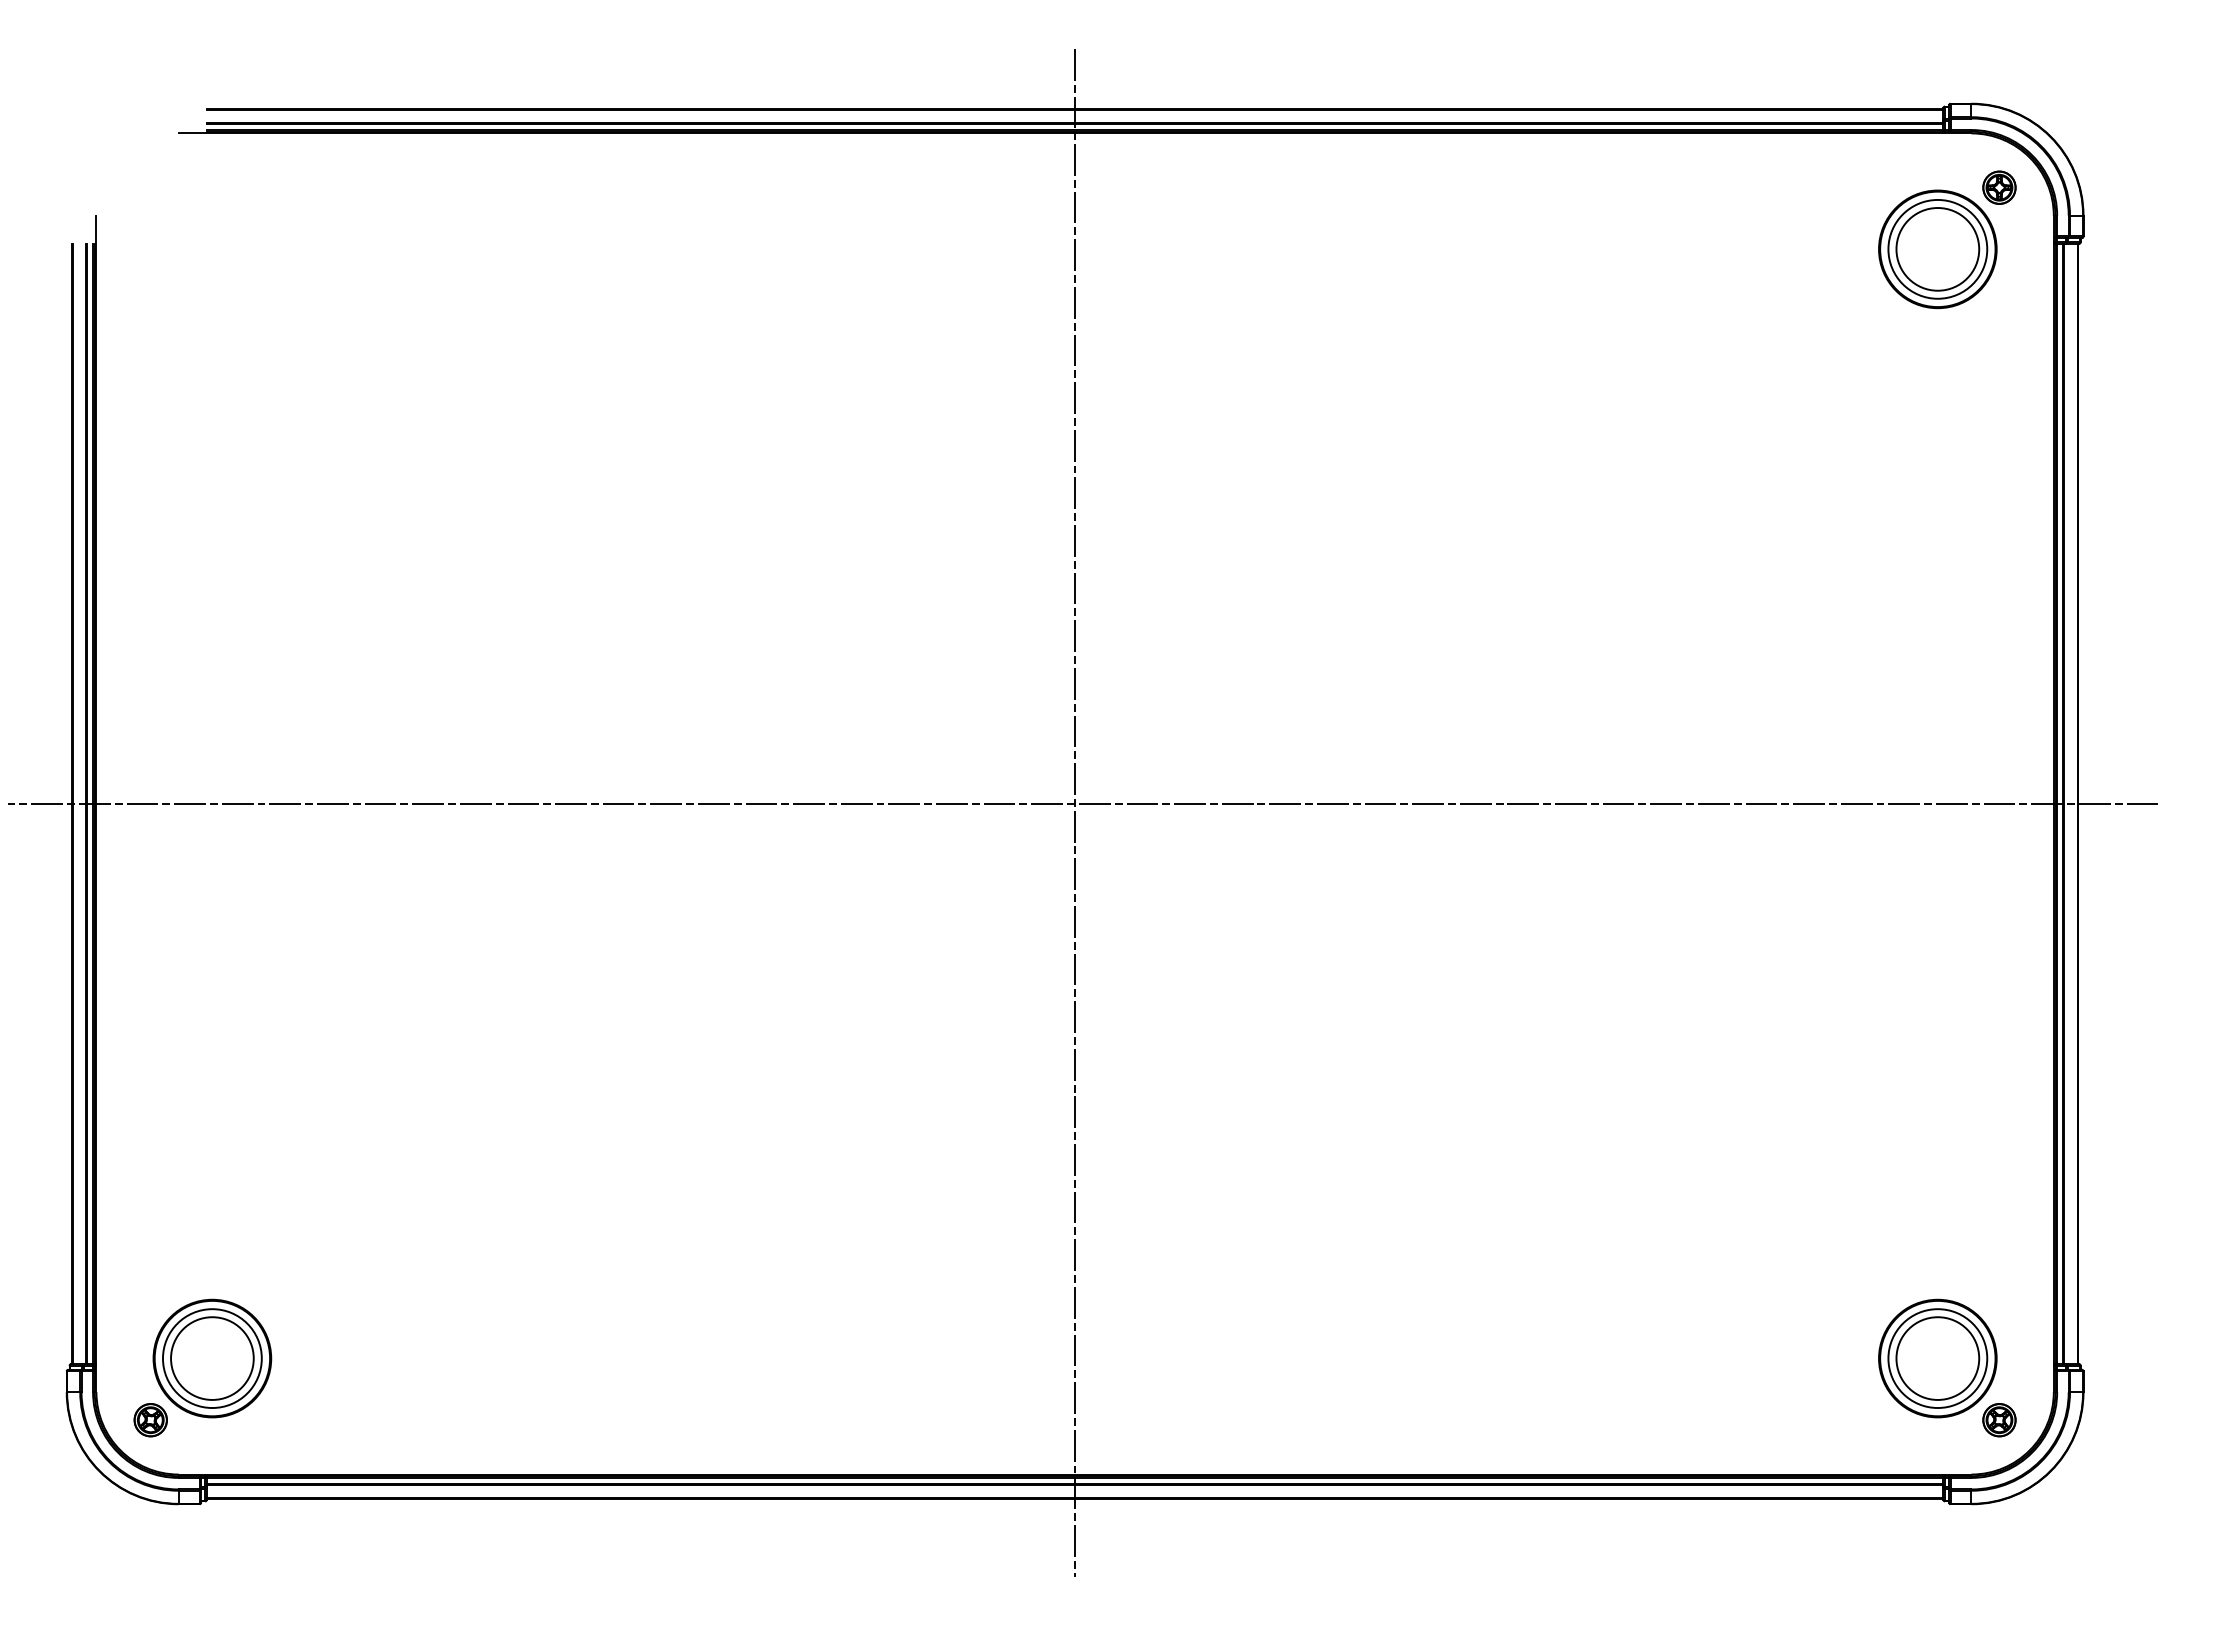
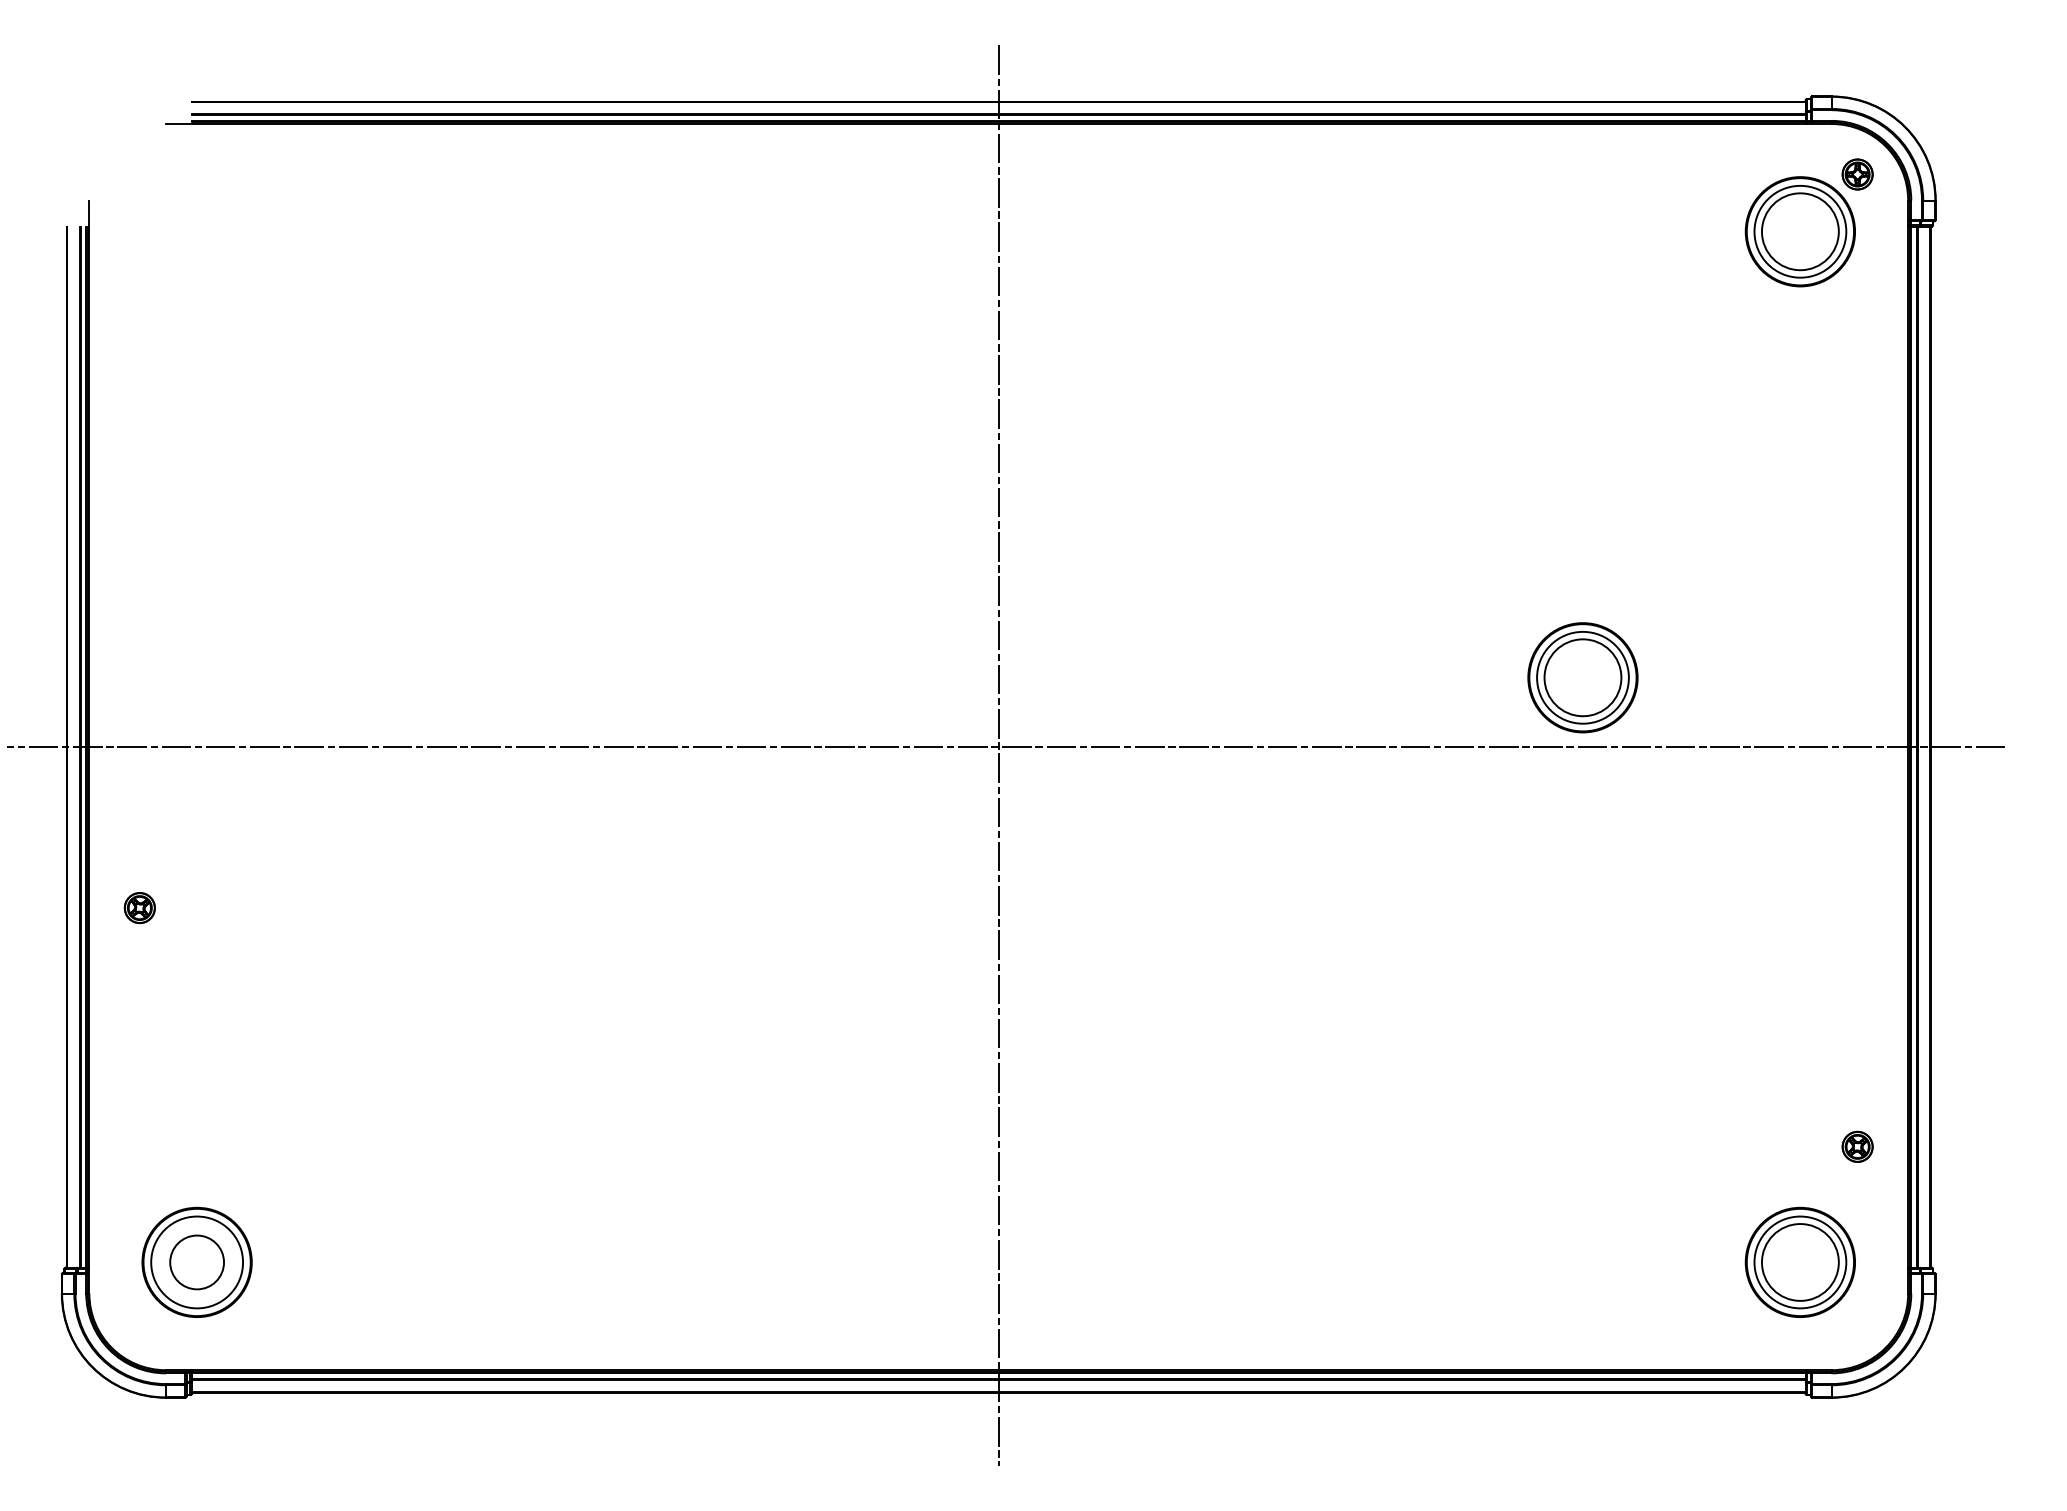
part: (1703, 729) -> (1582, 677), added
circle: (212, 1358) -> (197, 1262), size x0.7
part: (150, 1420) -> (139, 908), moved
part: (1999, 1420) -> (1857, 1147), moved

